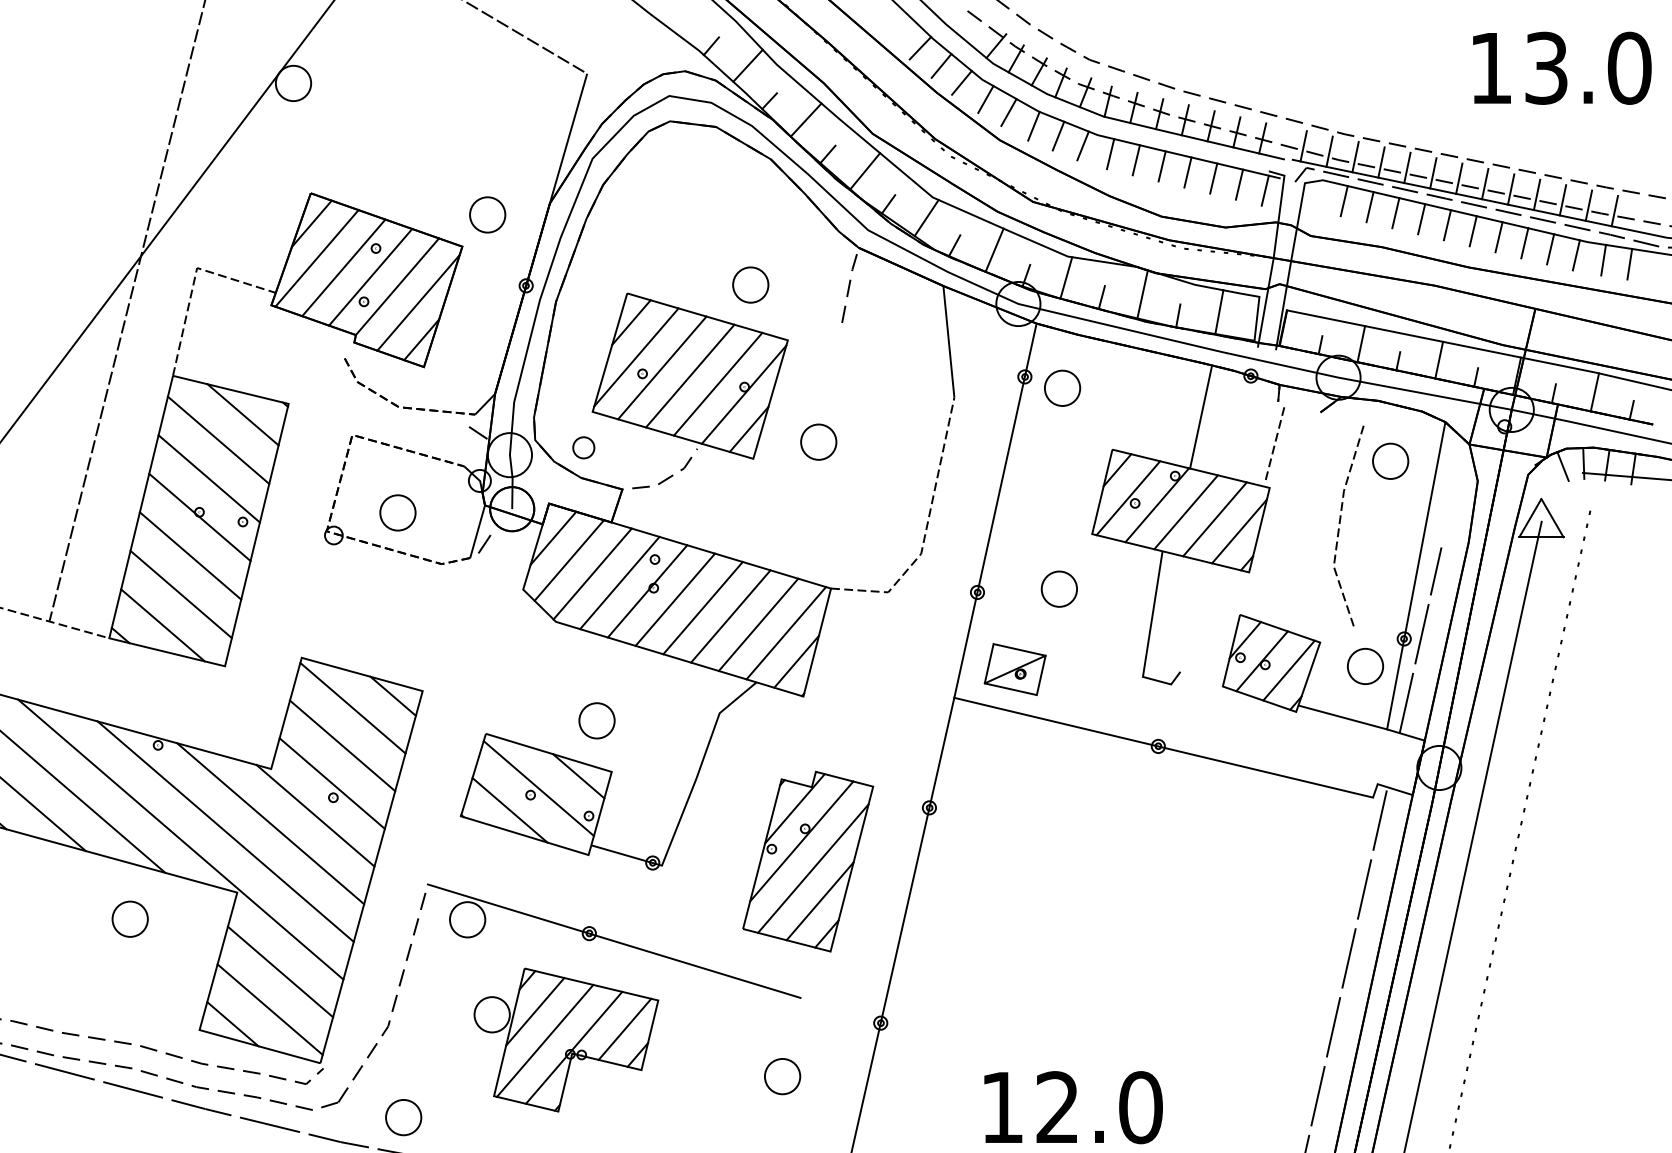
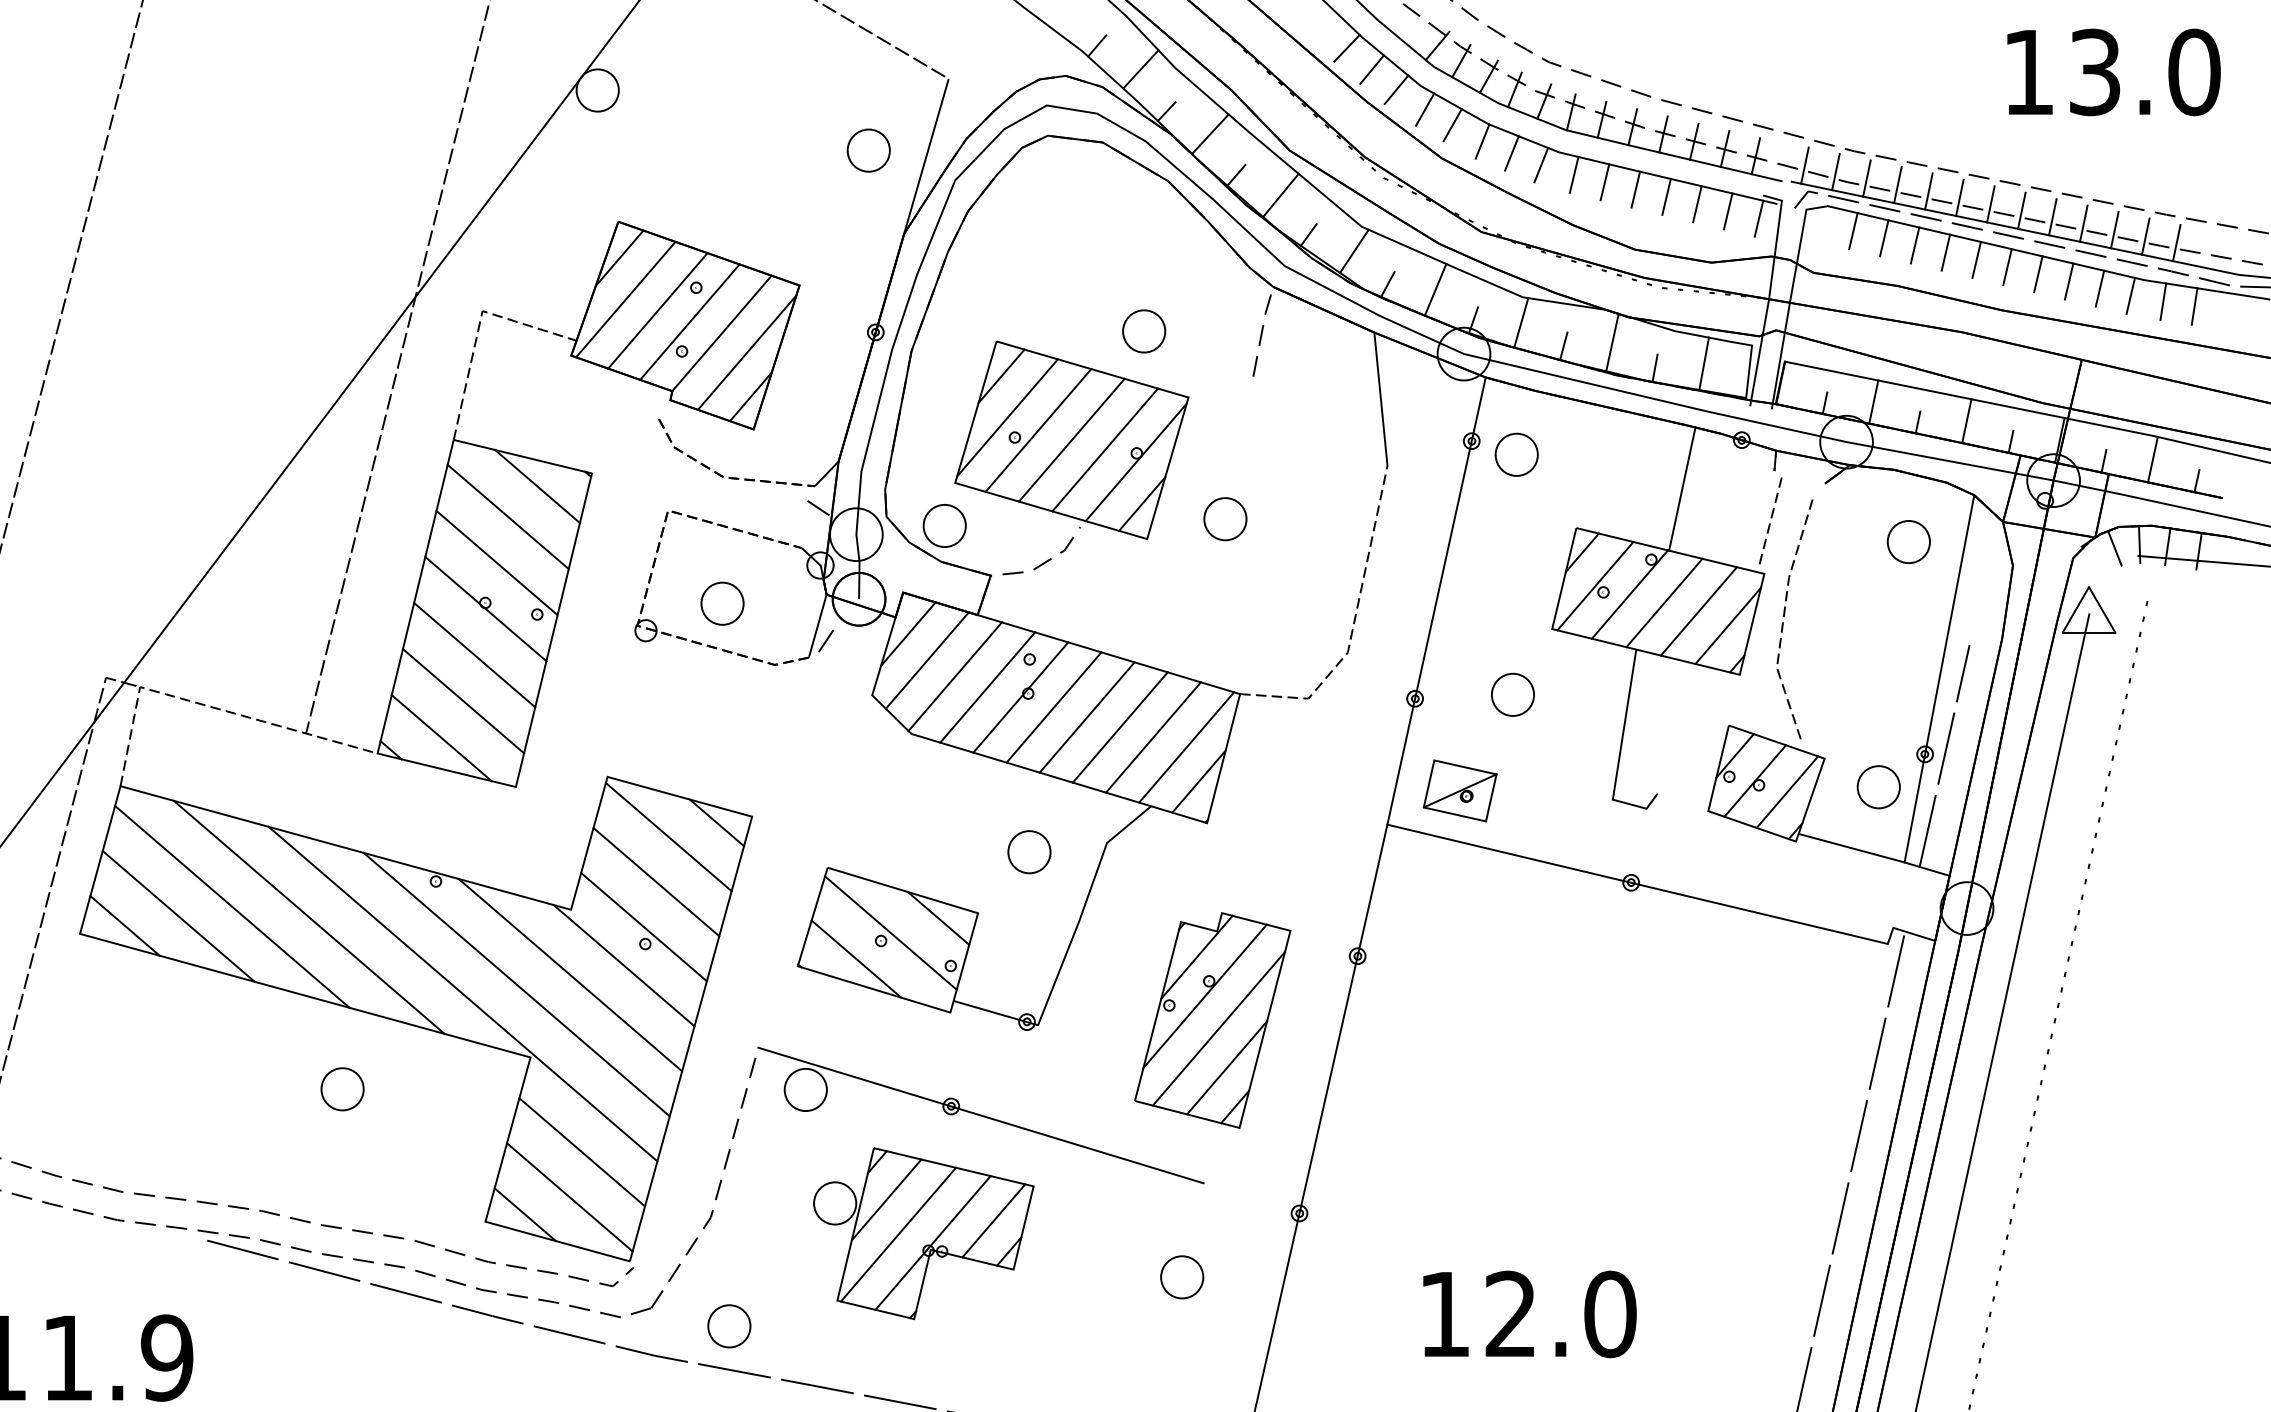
part: (487, 214) -> (868, 150), moved
part: (583, 447) -> (944, 525), size x1.67
line: (1340, 523) -> (1784, 616), moved
part: (597, 721) -> (1029, 852), moved
part: (130, 919) -> (342, 1089), moved

